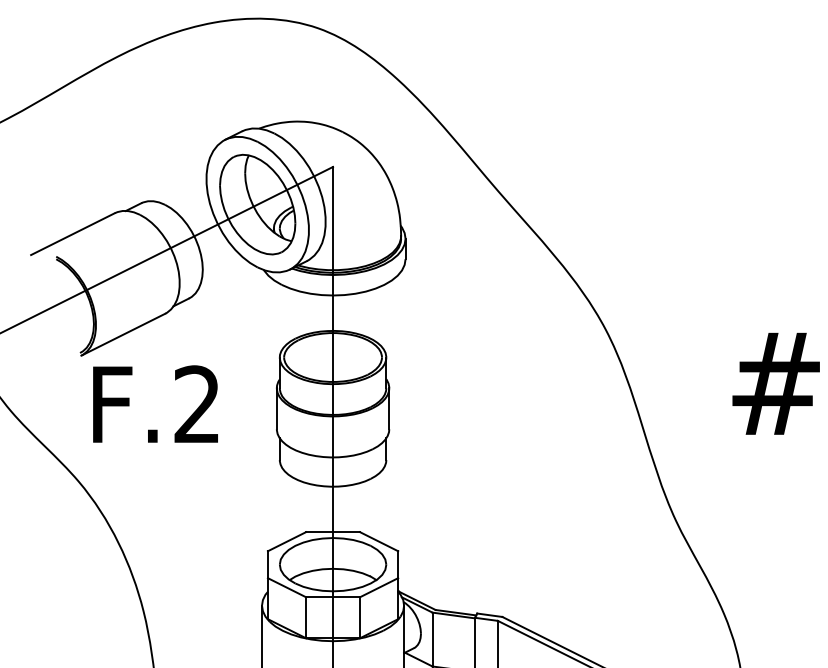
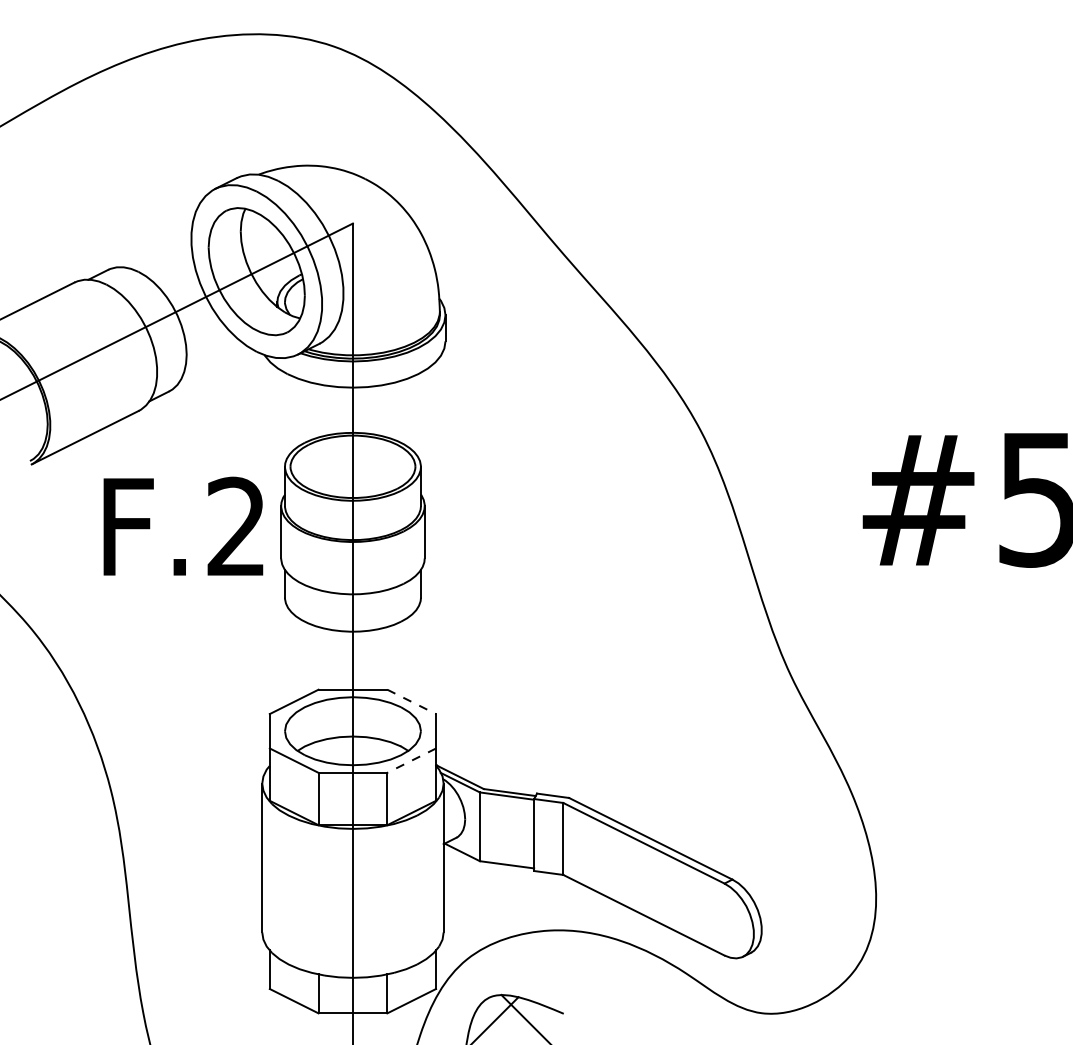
text: (155, 403) -> (183, 525), moved
line: (379, 542) -> (412, 702), solid -> dashed
line: (378, 587) -> (411, 760), solid -> dashed

